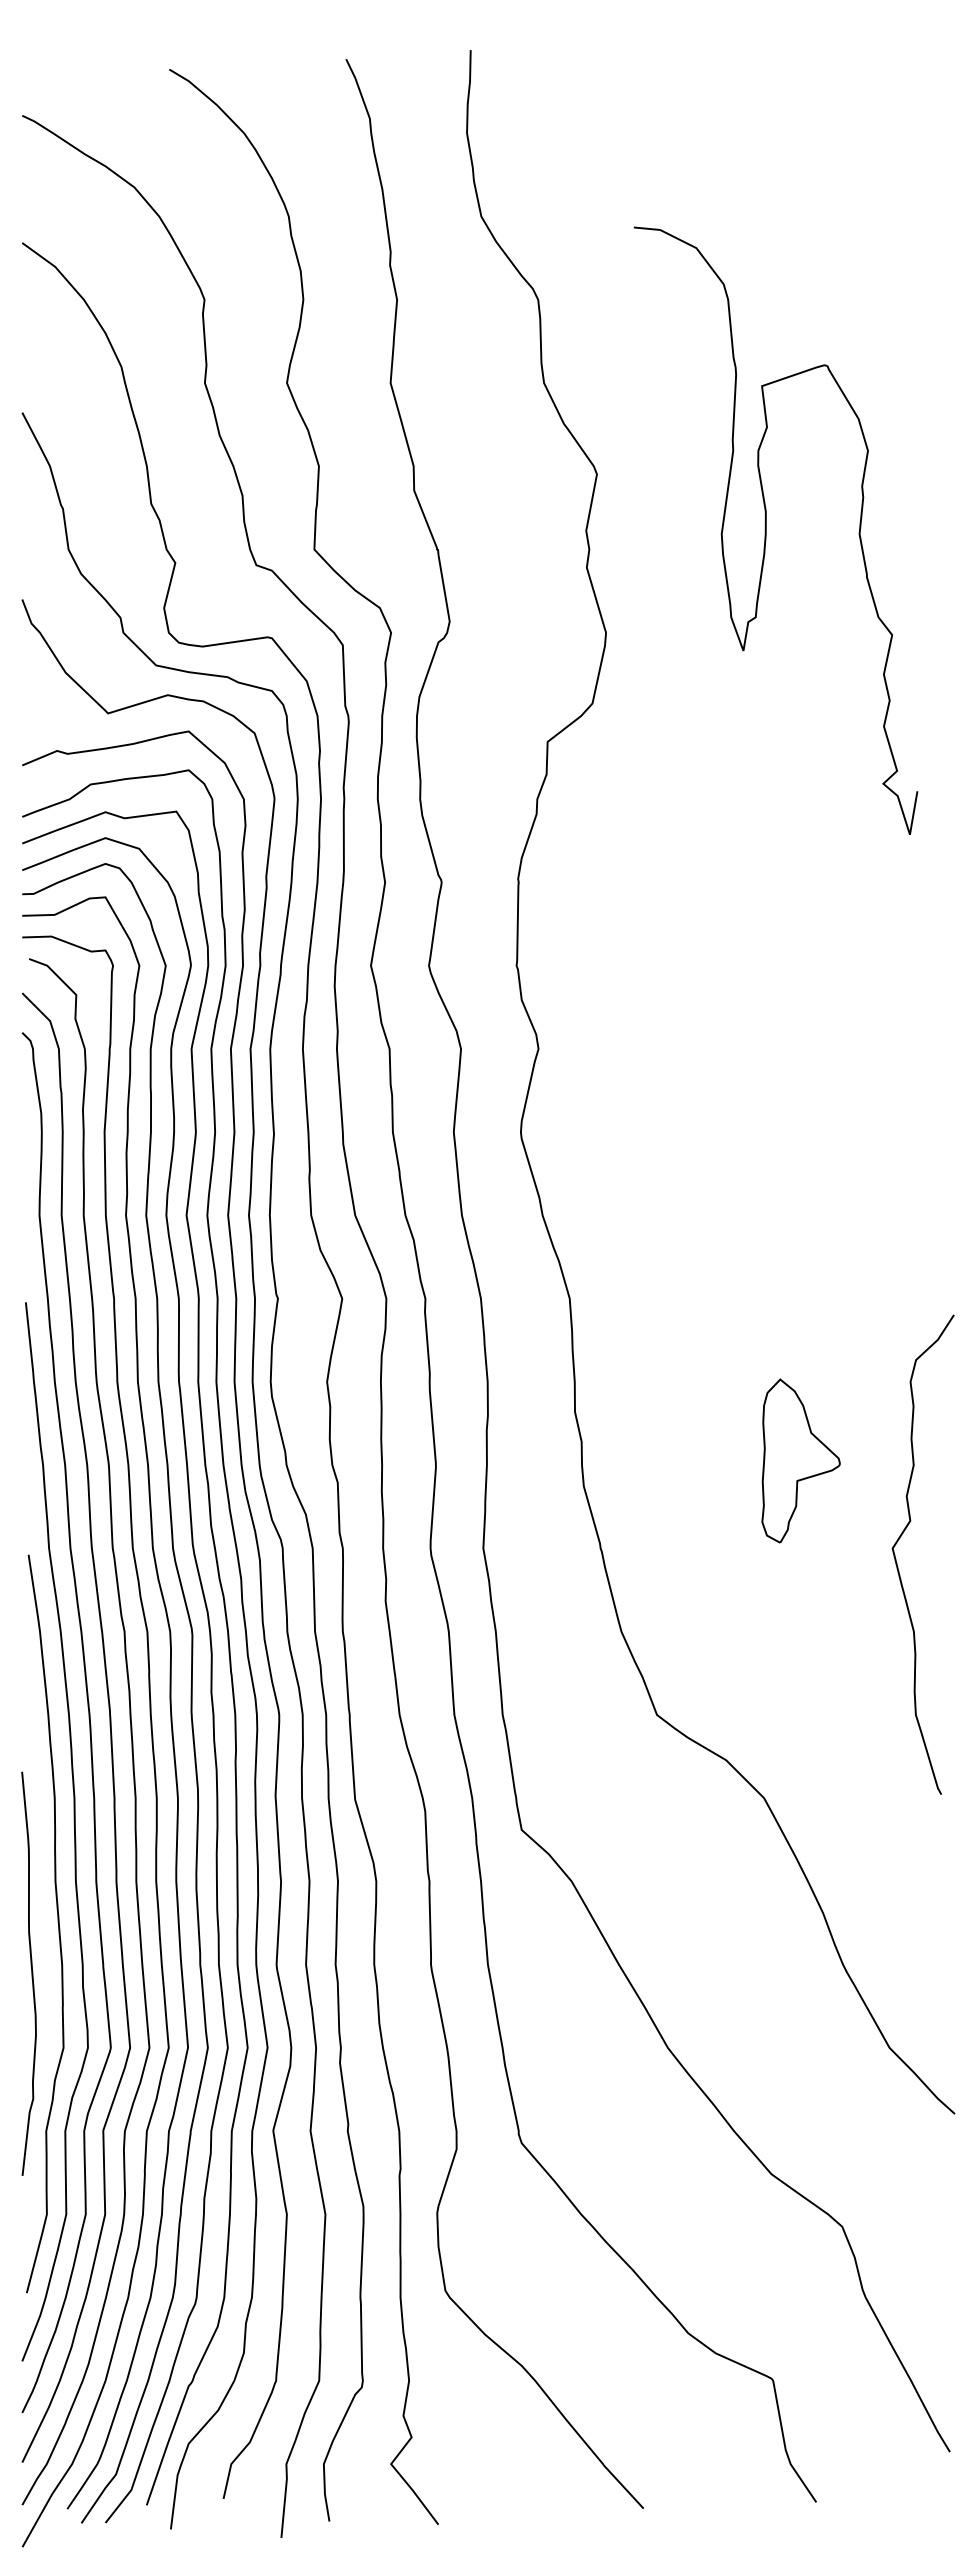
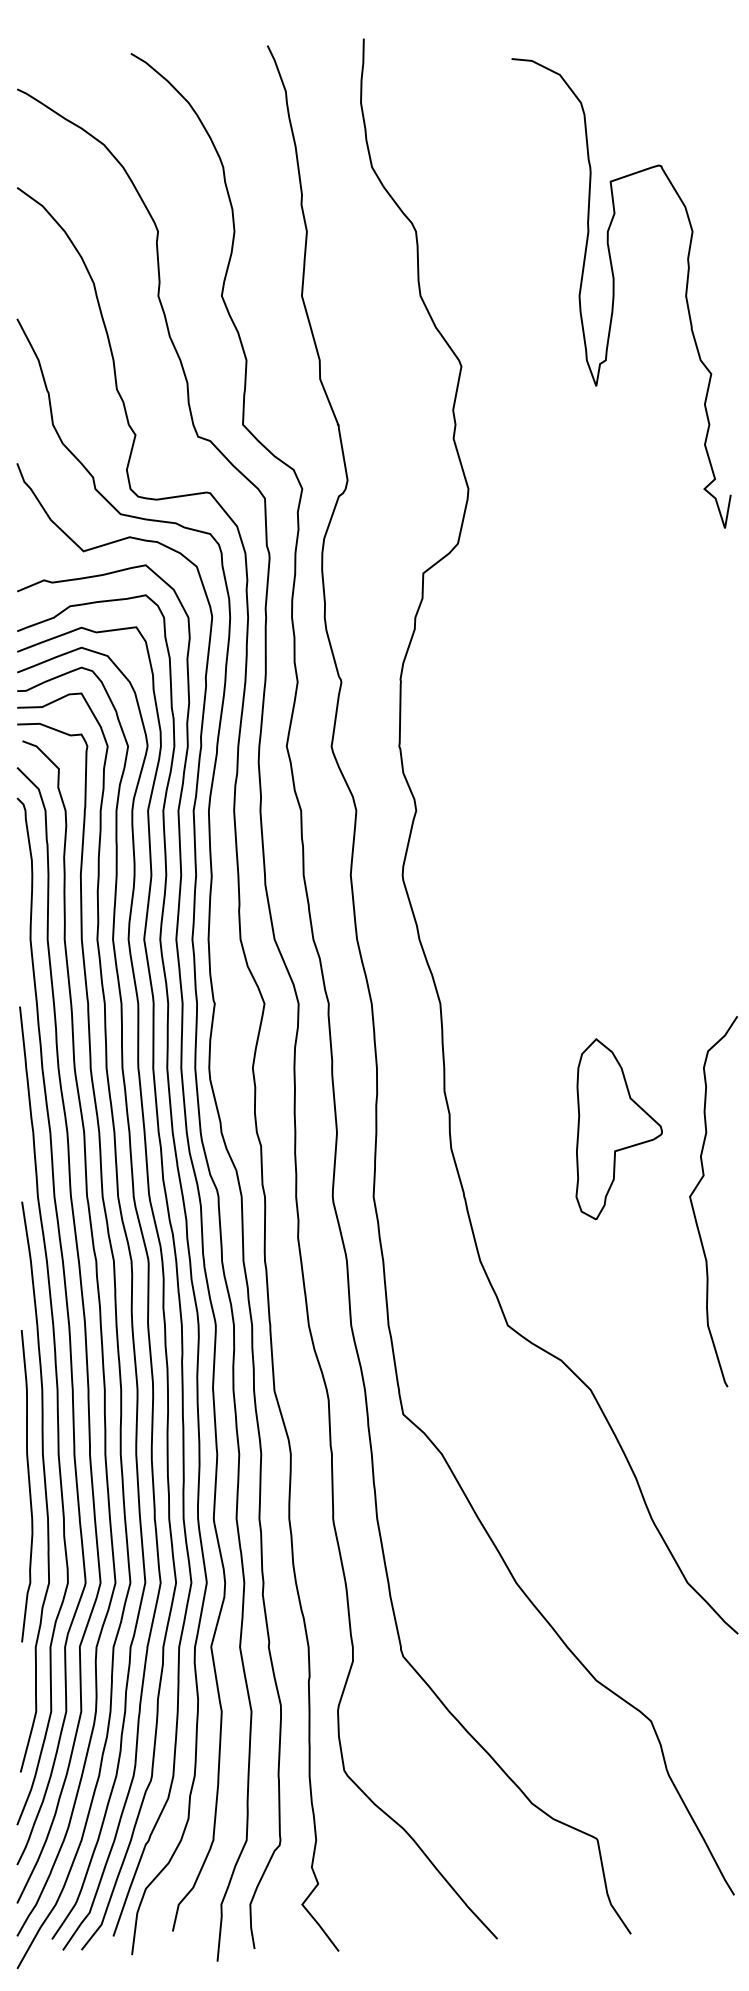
curve: (766, 530) -> (614, 293), moved
part: (800, 1460) -> (618, 1128), size x1.43
curve: (31, 1973) -> (28, 1485), moved

